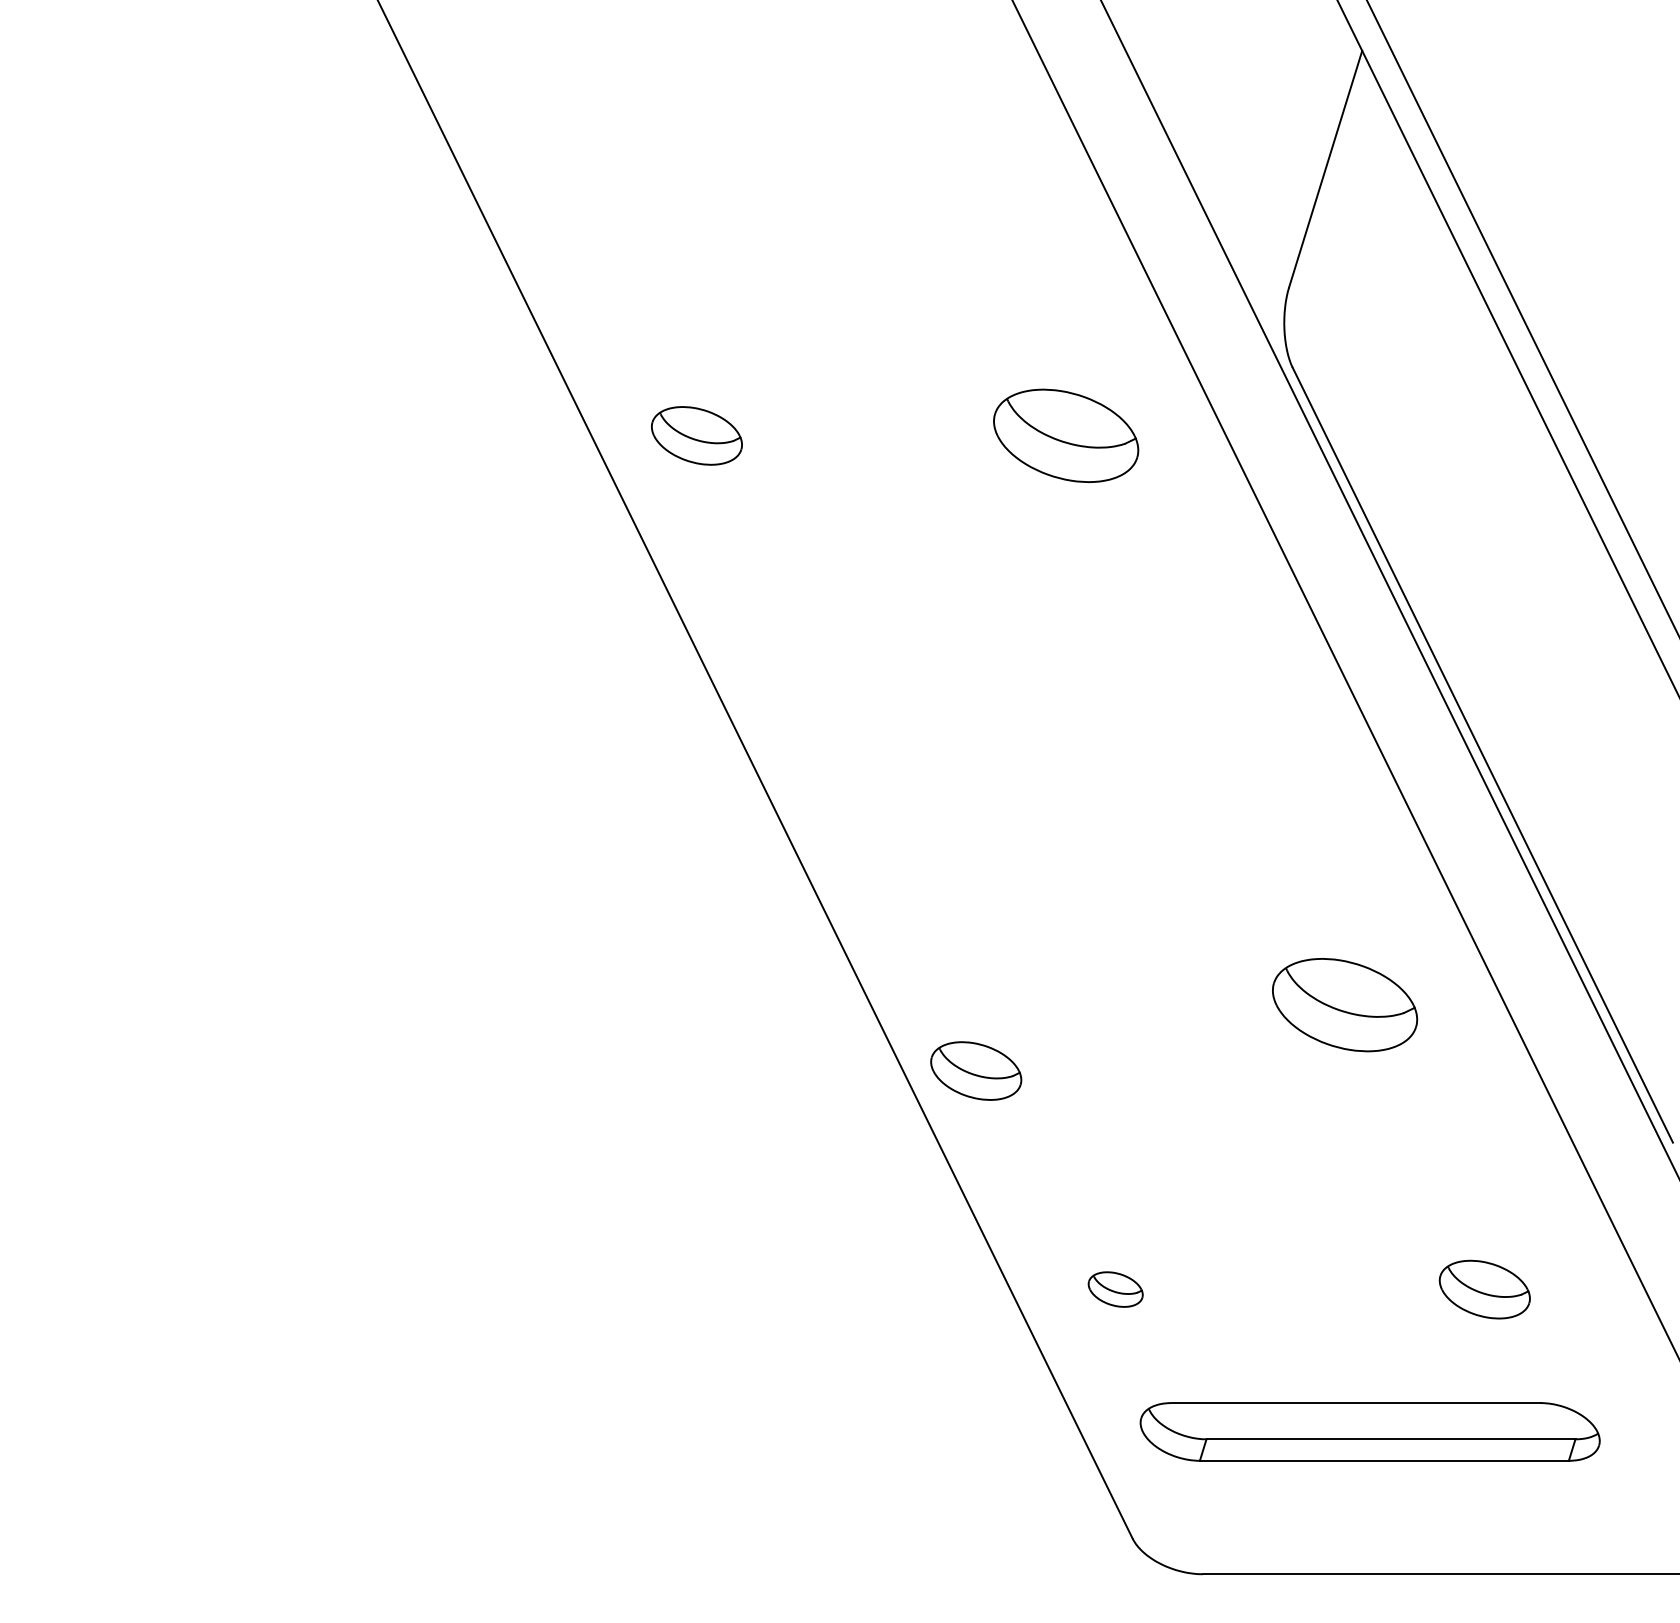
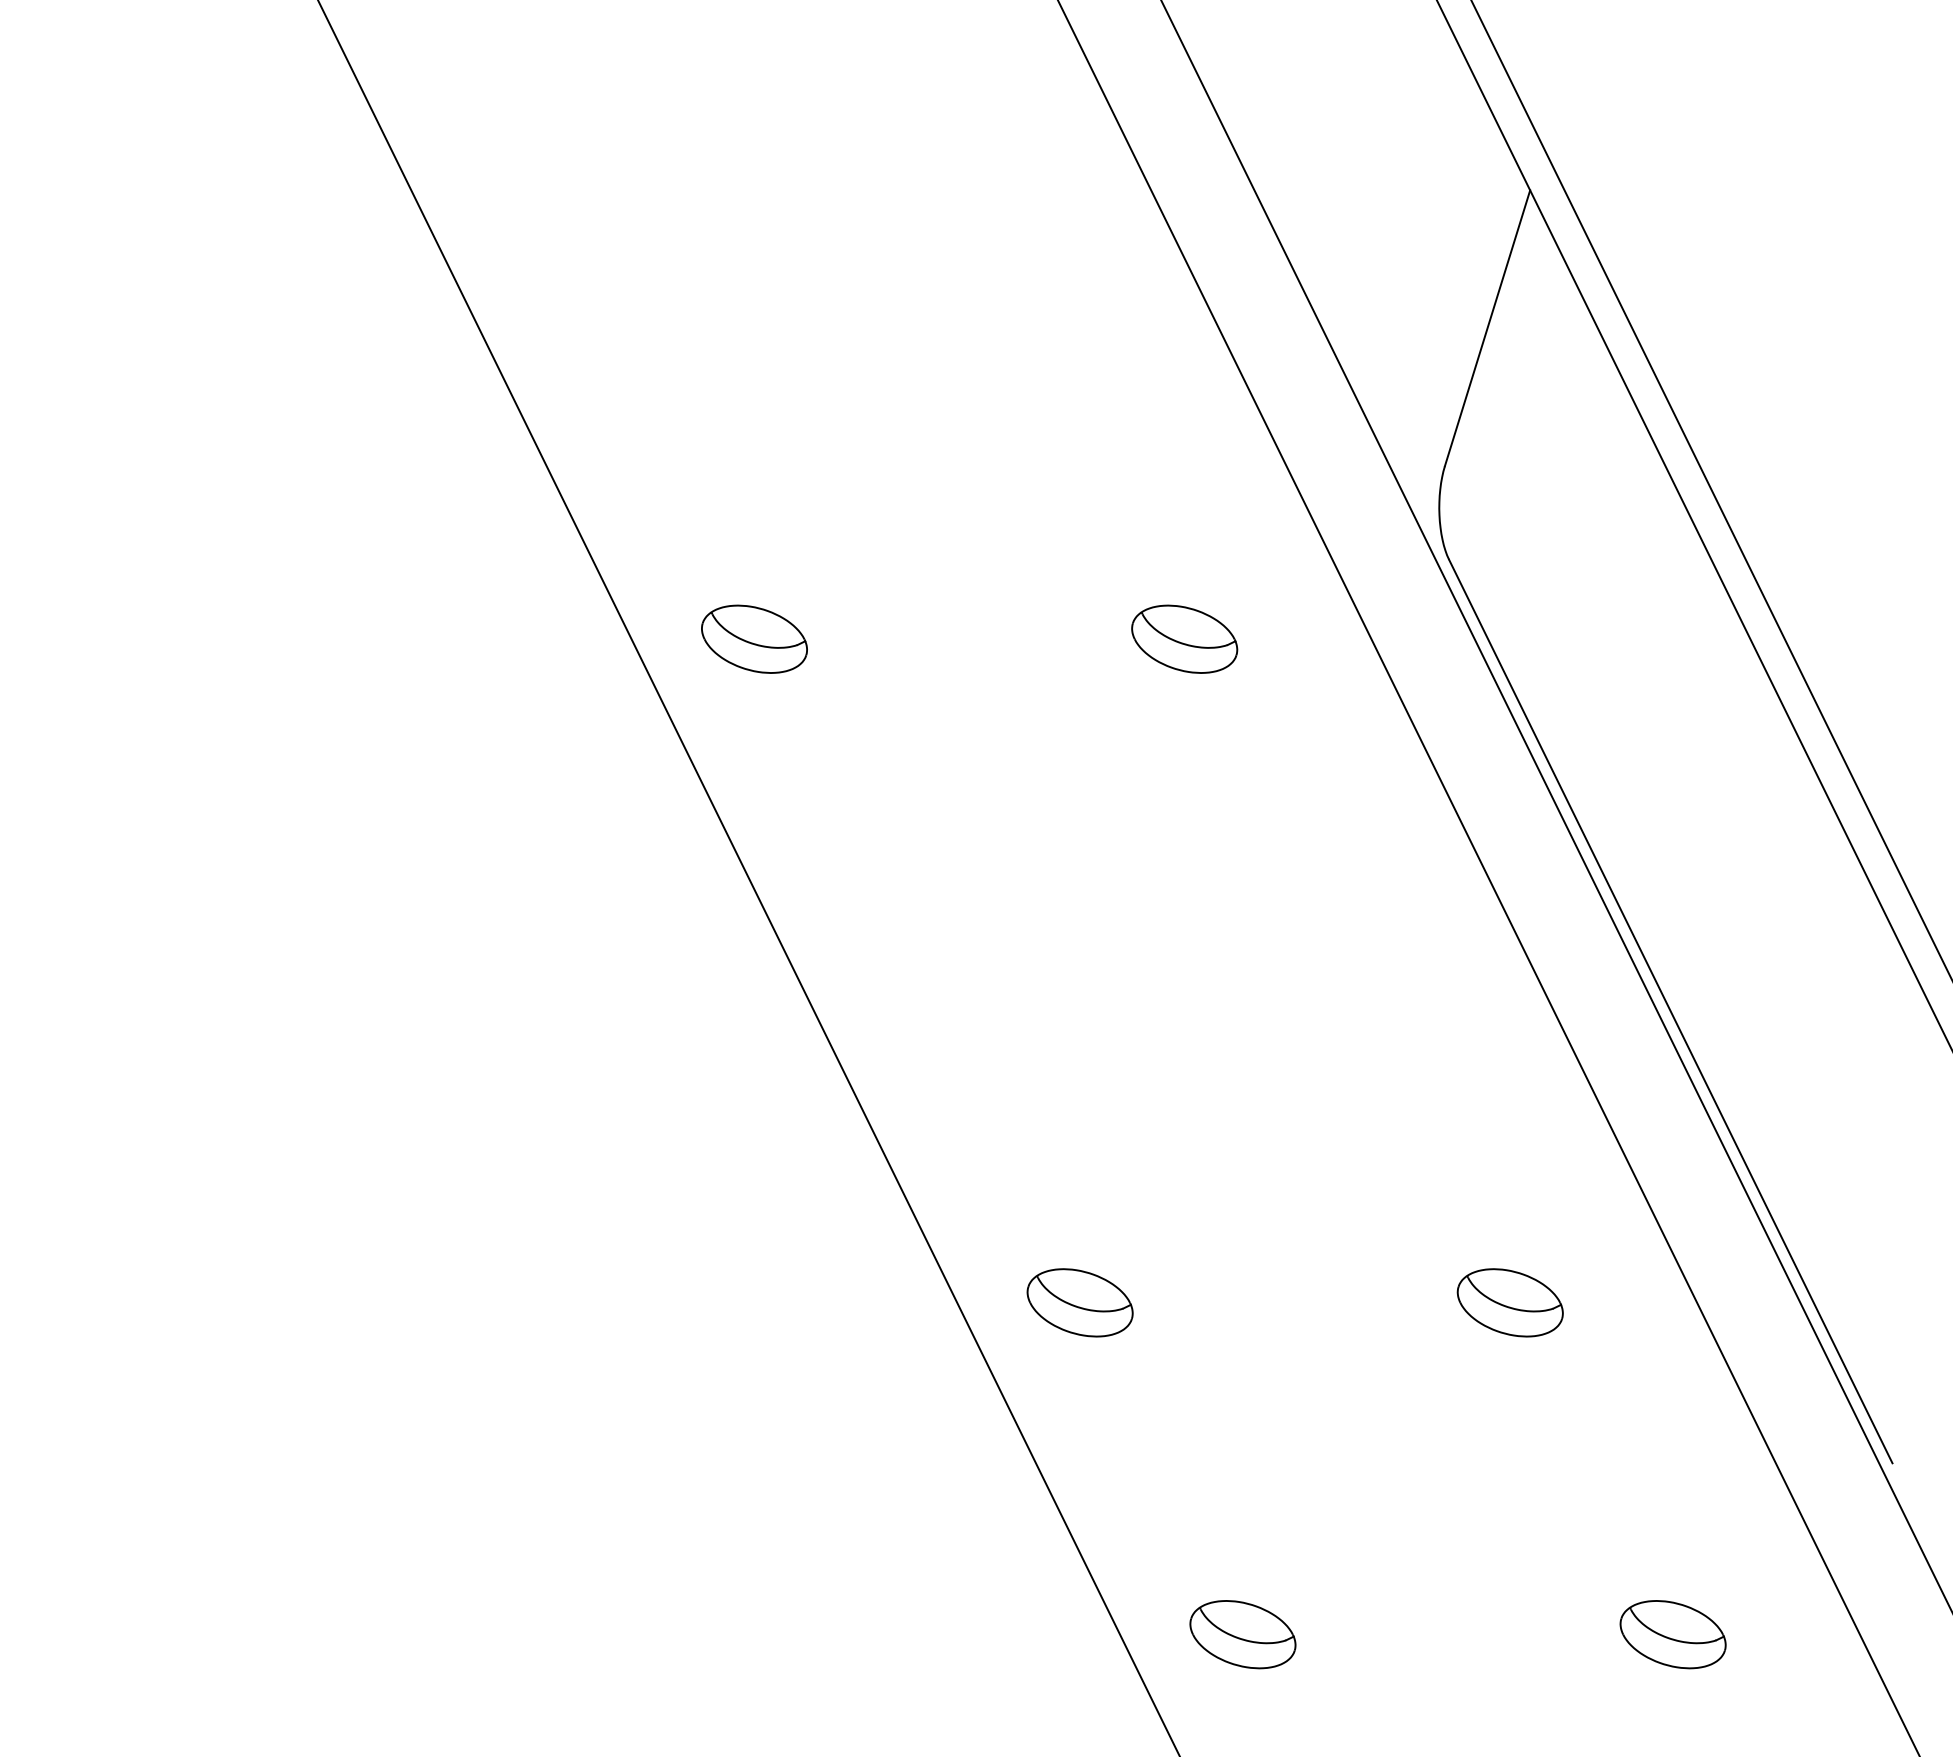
part: (1065, 435) -> (1184, 638), size x0.62
part: (1345, 1004) -> (1510, 1302), size x0.62
part: (976, 1070) -> (1080, 1302), moved
part: (1115, 1289) -> (1242, 1634), size x1.67

